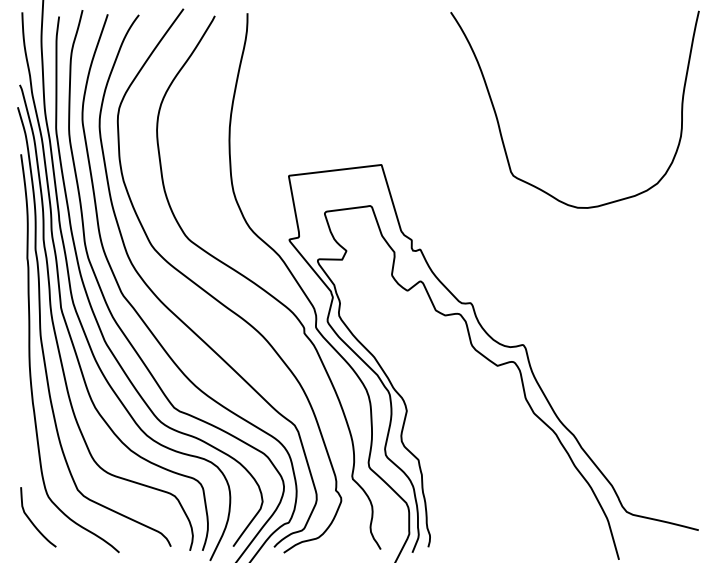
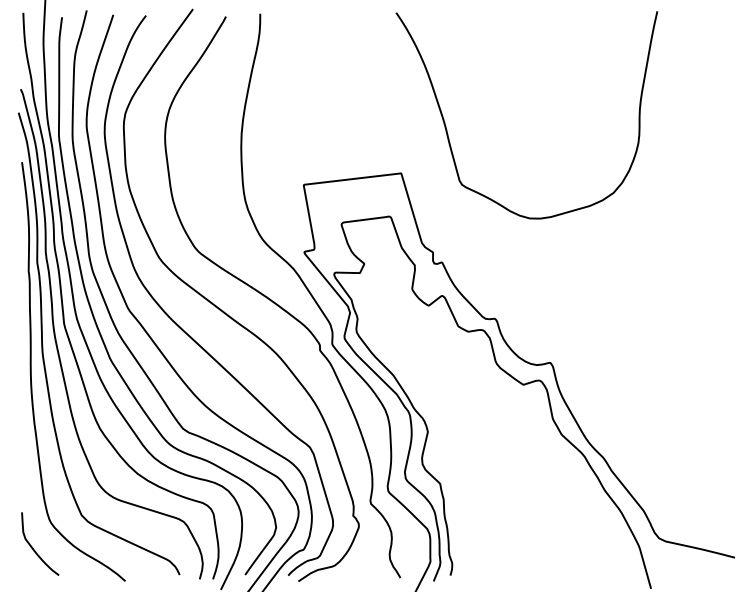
curve: (500, 127) -> (448, 133), moved

